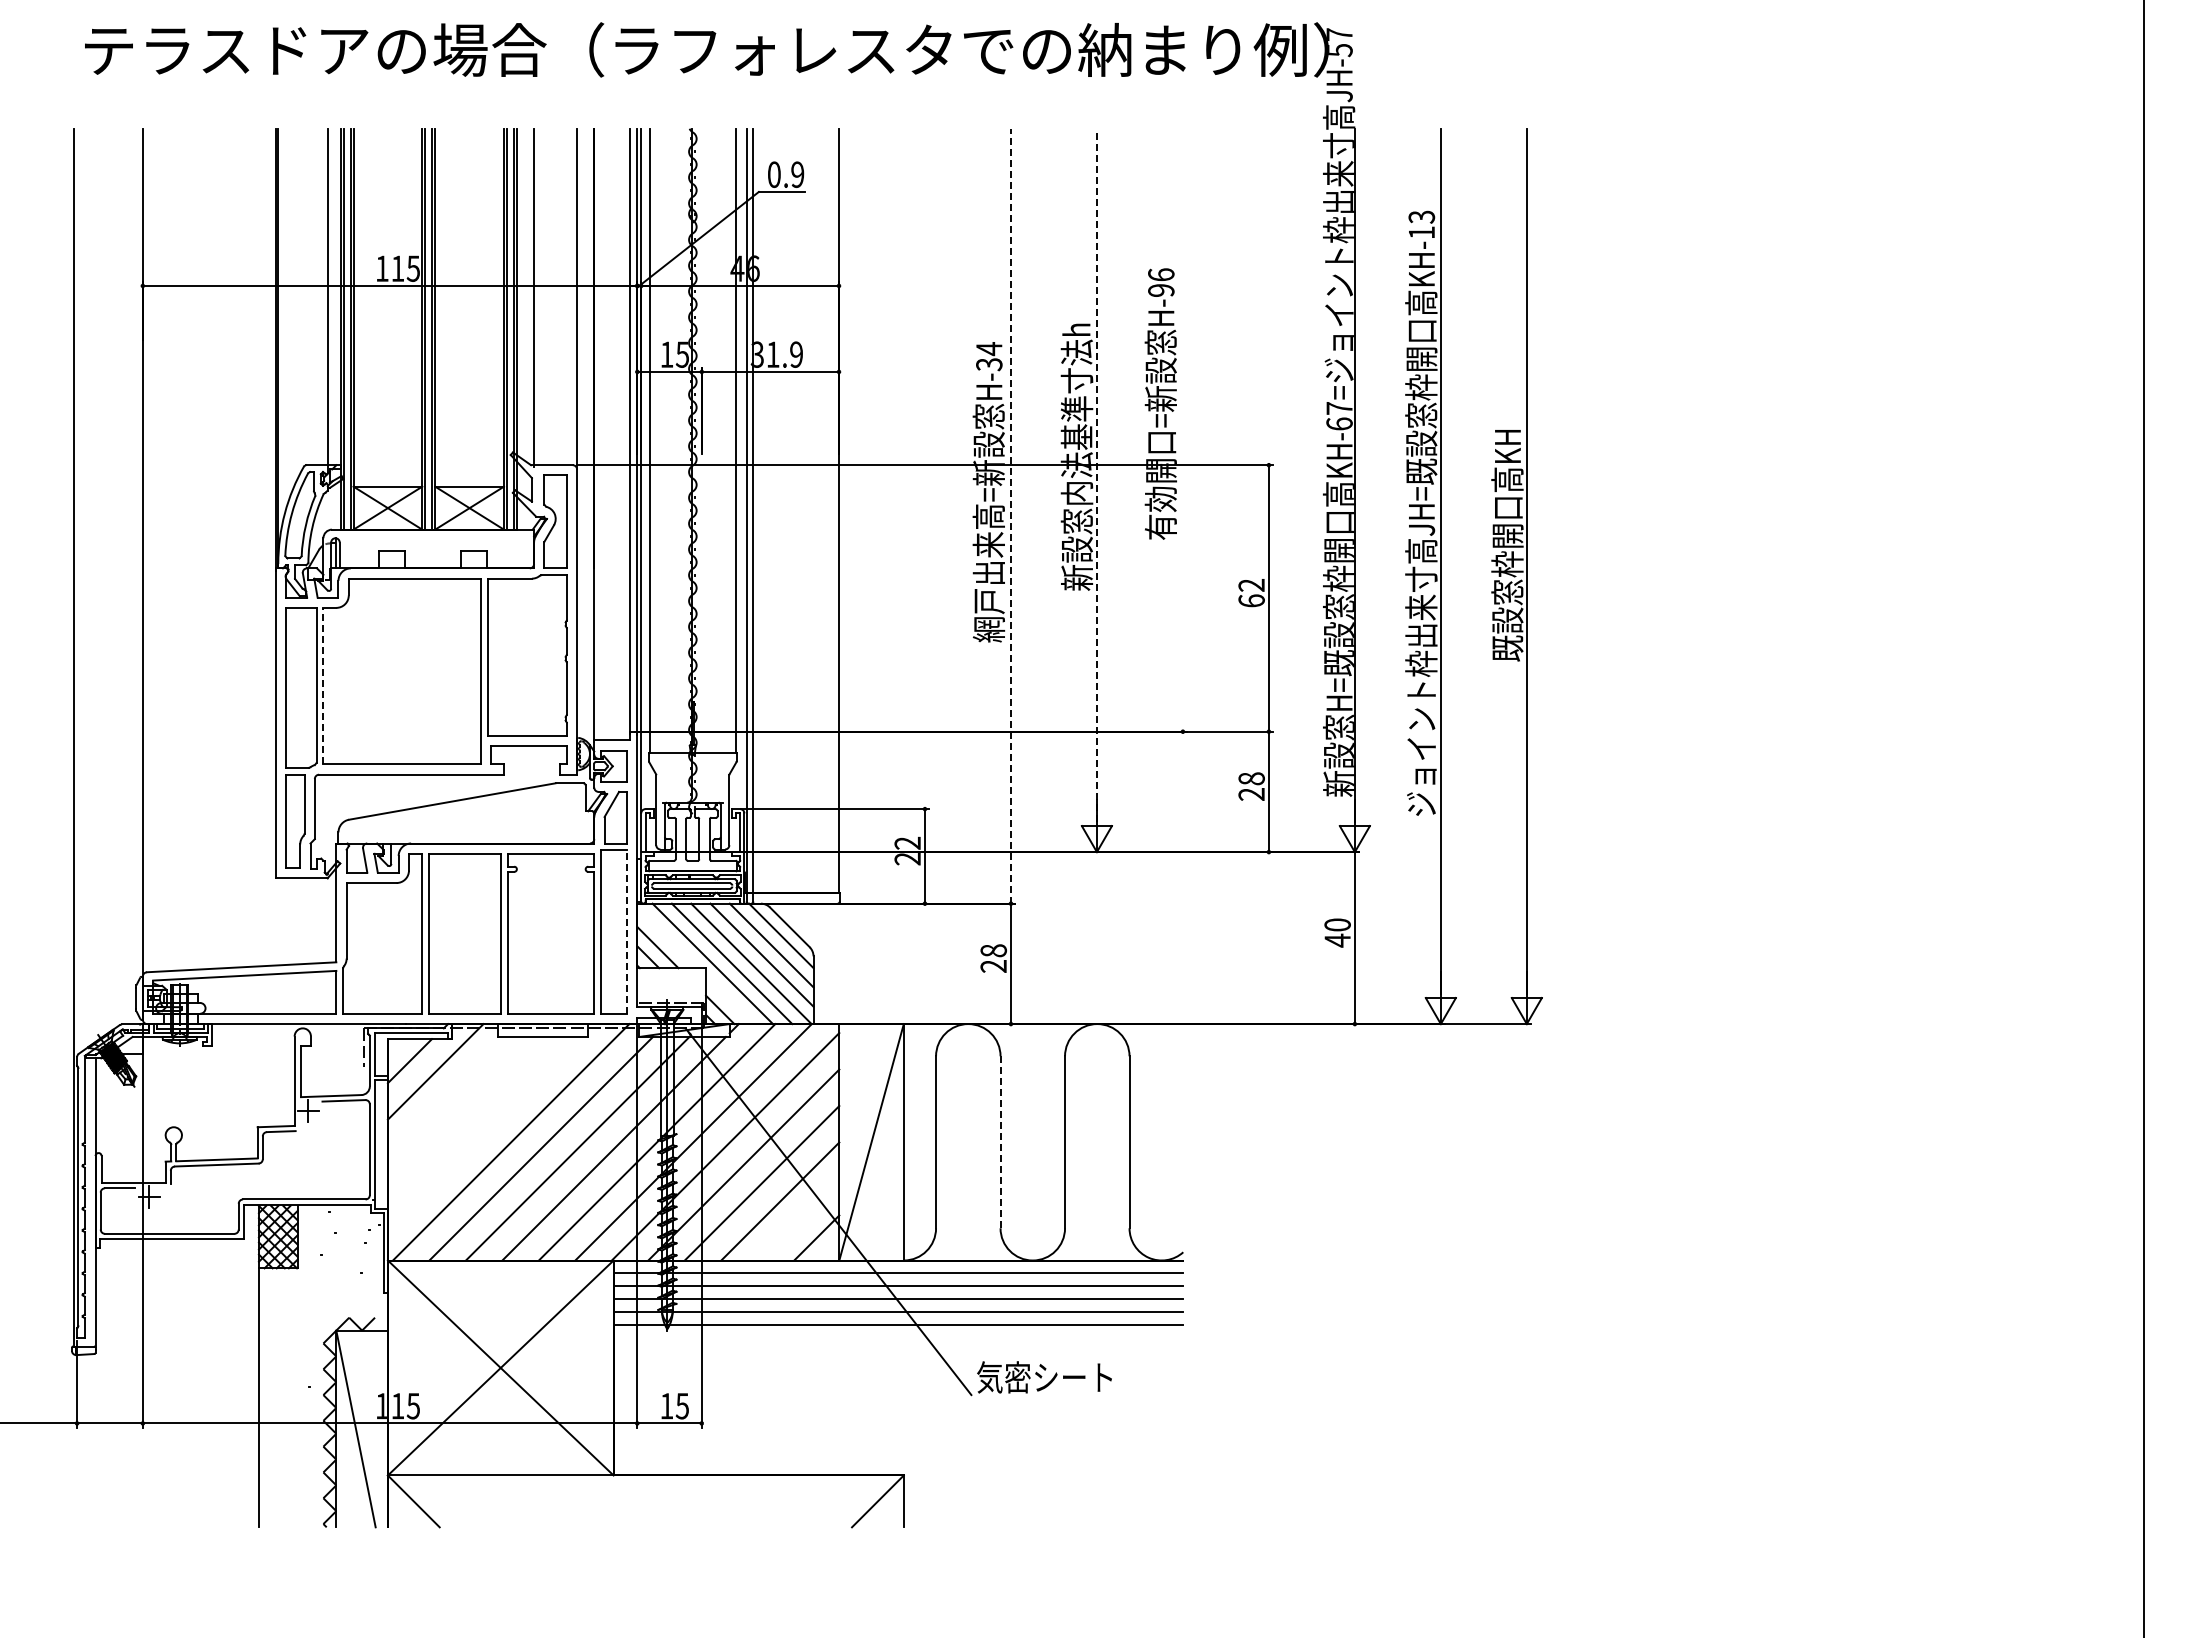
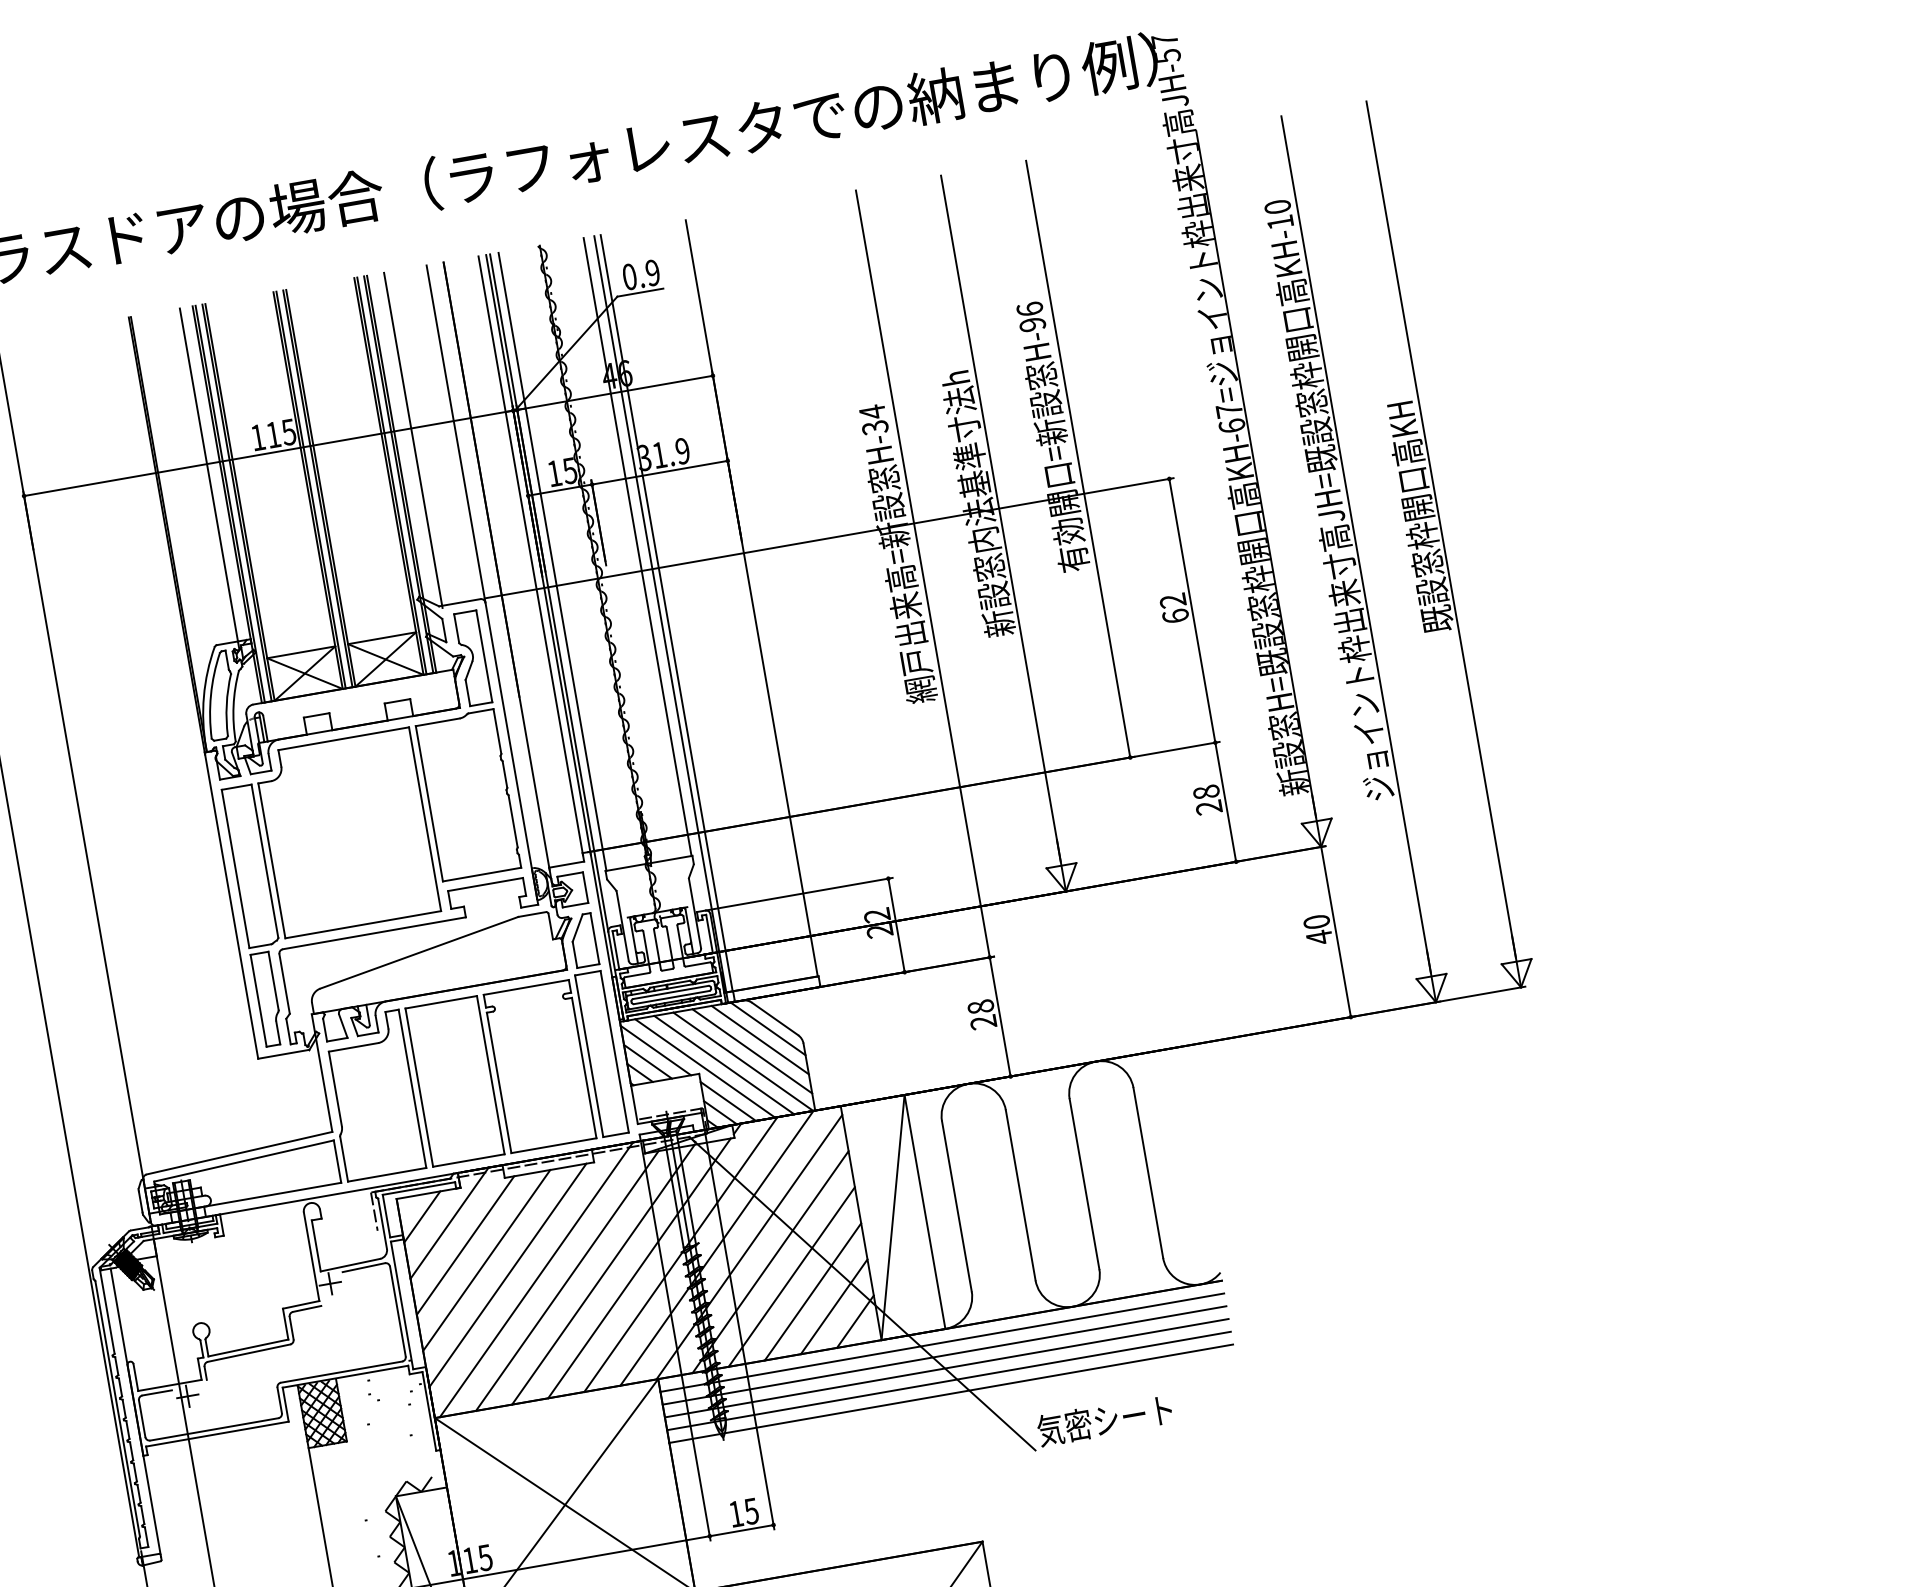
text: (1421, 216) -> (1277, 206), KH-13 -> KH-10
line: (1182, 429) -> (1077, 458), added
line: (1096, 475) -> (1000, 518), dashed -> solid
line: (1010, 515) -> (922, 573), dashed -> solid
line: (323, 685) -> (271, 860), dashed -> solid
line: (626, 932) -> (614, 1052), dashed -> solid
line: (667, 937) -> (655, 1050), added
line: (729, 1000) -> (728, 1101), added
line: (447, 1096) -> (465, 1245), added
line: (465, 1114) -> (486, 1260), added
line: (483, 1132) -> (507, 1274), added
line: (1000, 1142) -> (1020, 1195), dashed -> solid
line: (798, 1219) -> (834, 1306), added

